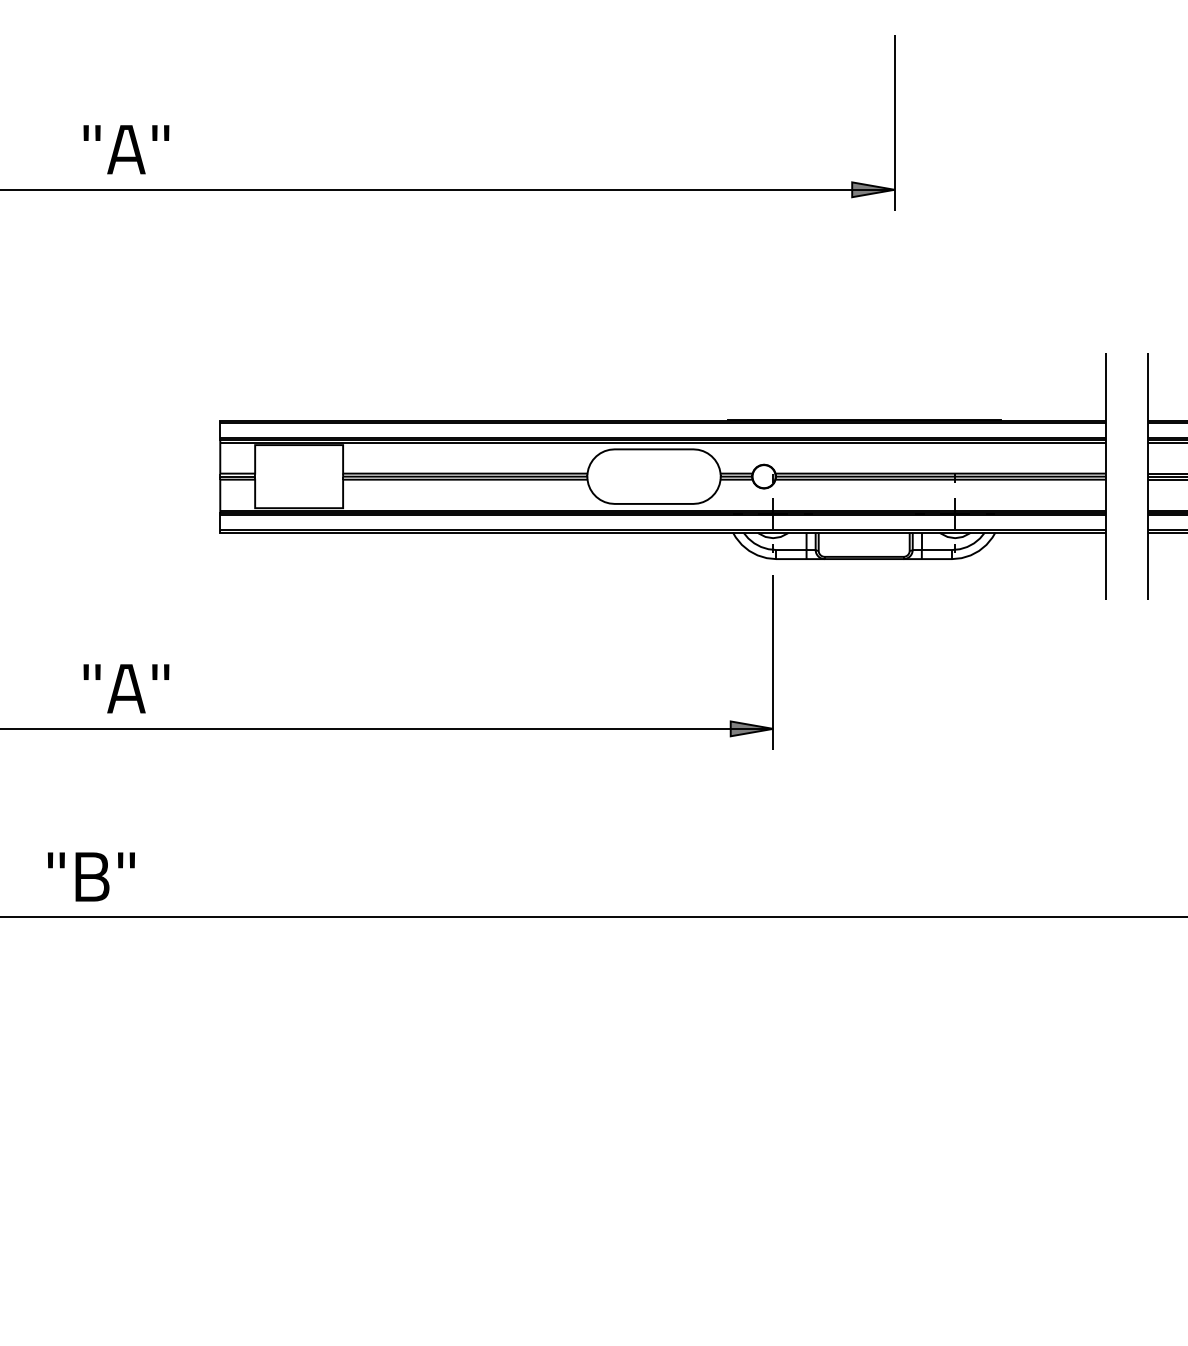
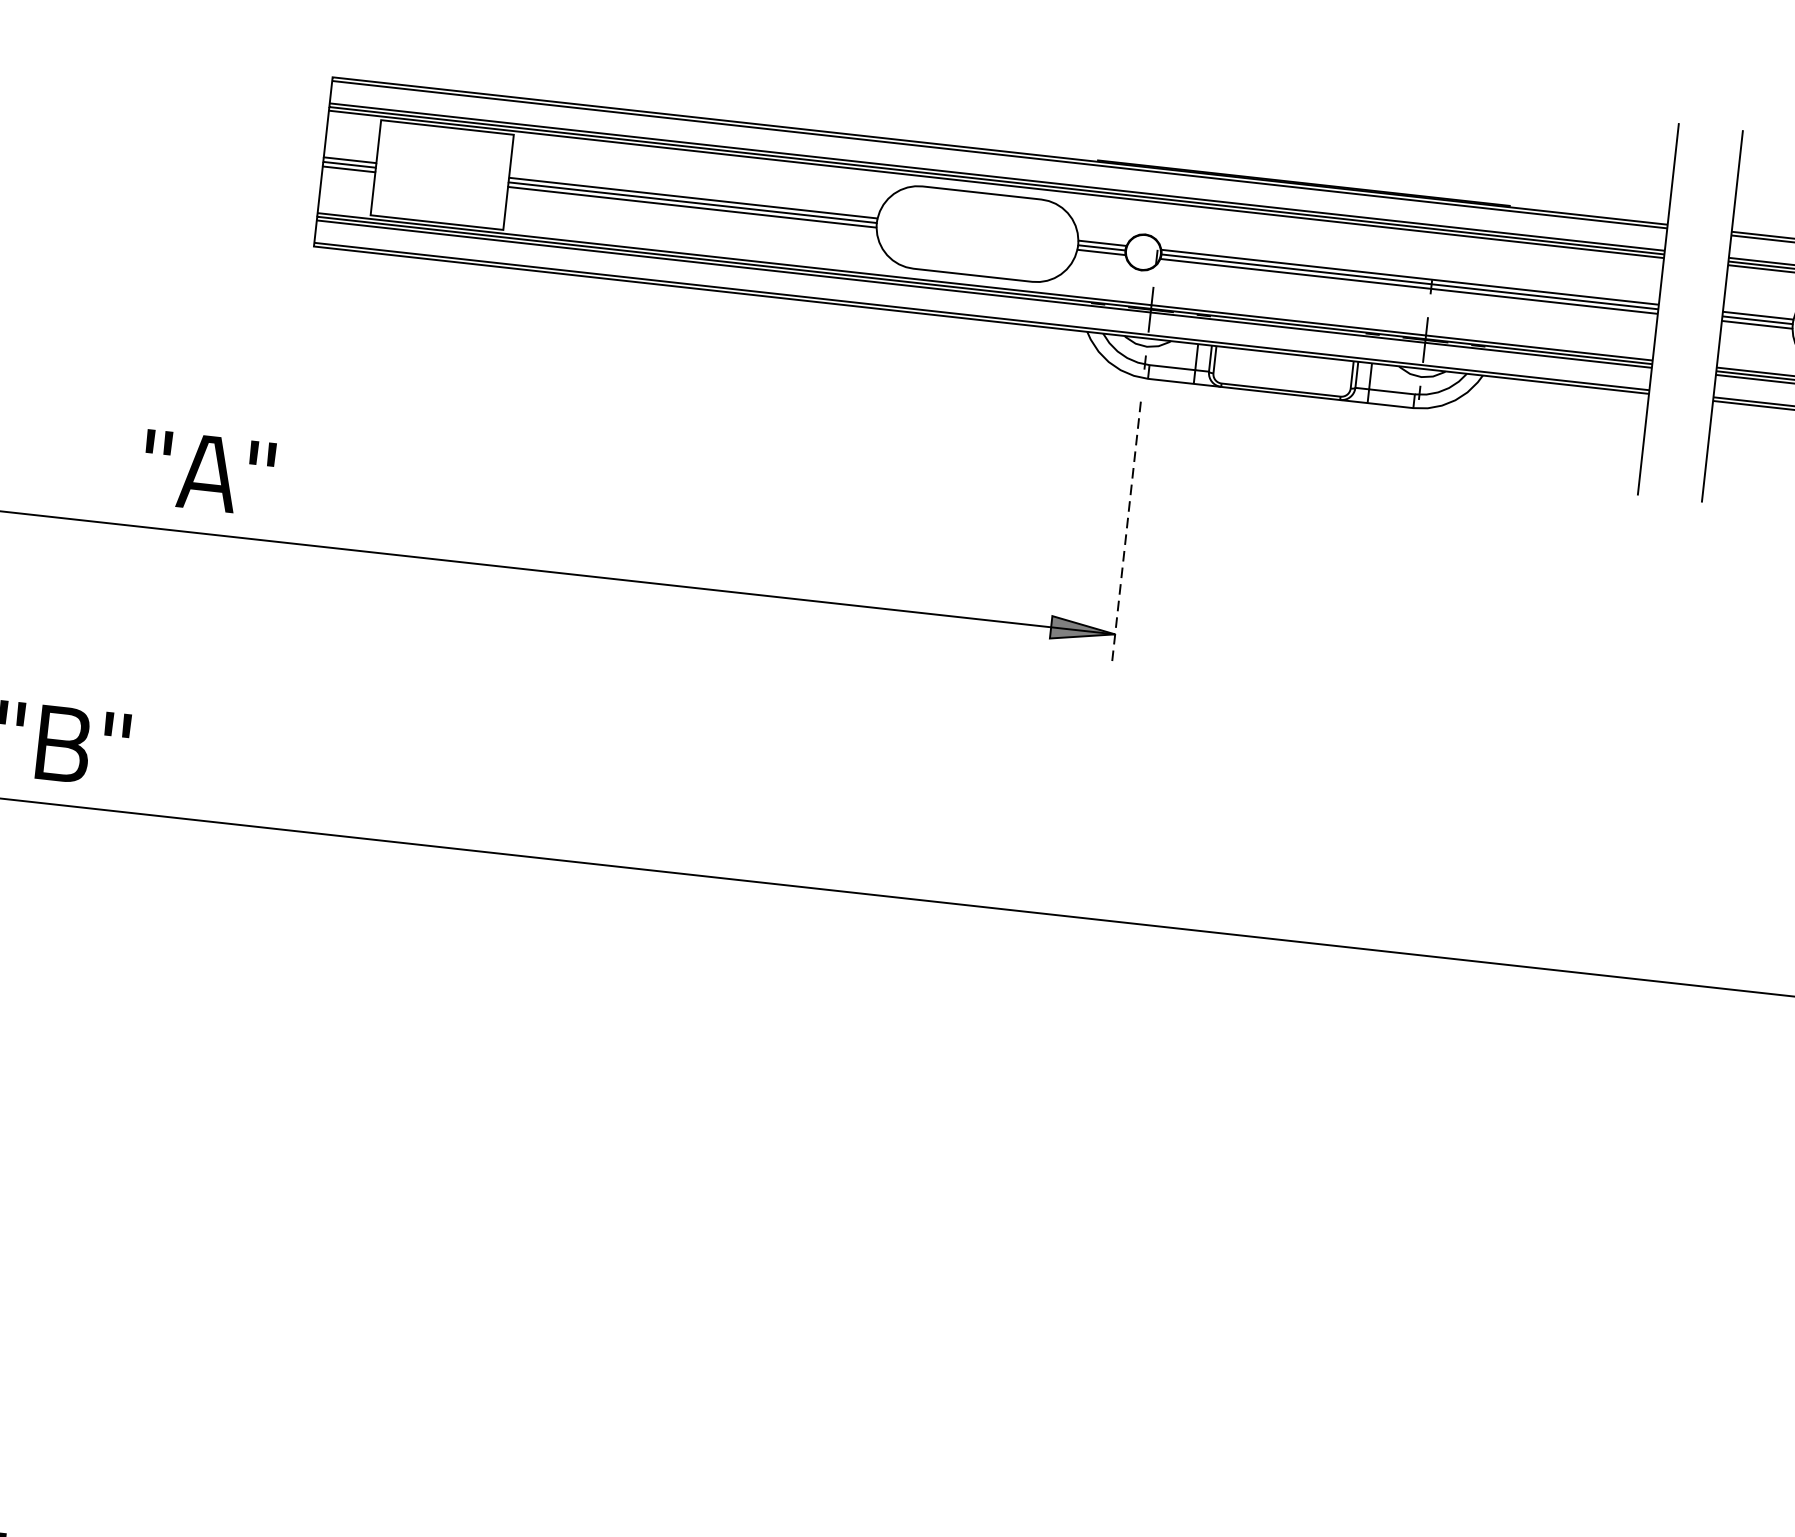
line: (773, 662) -> (1126, 534), solid -> dashed
text: (126, 688) -> (208, 472), moved

